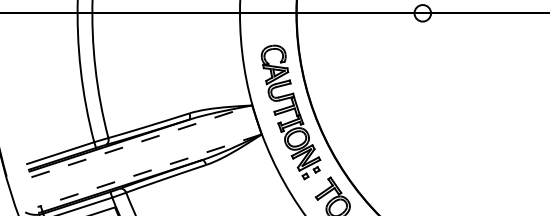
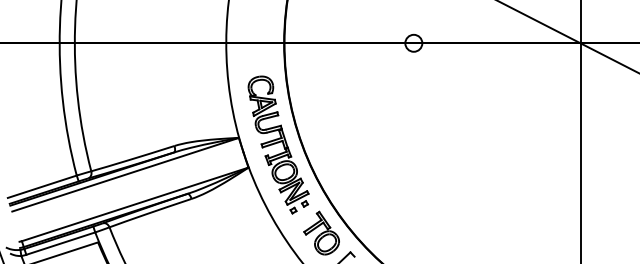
line: (142, 141) -> (126, 174), dashed -> solid
line: (150, 170) -> (134, 204), dashed -> solid

